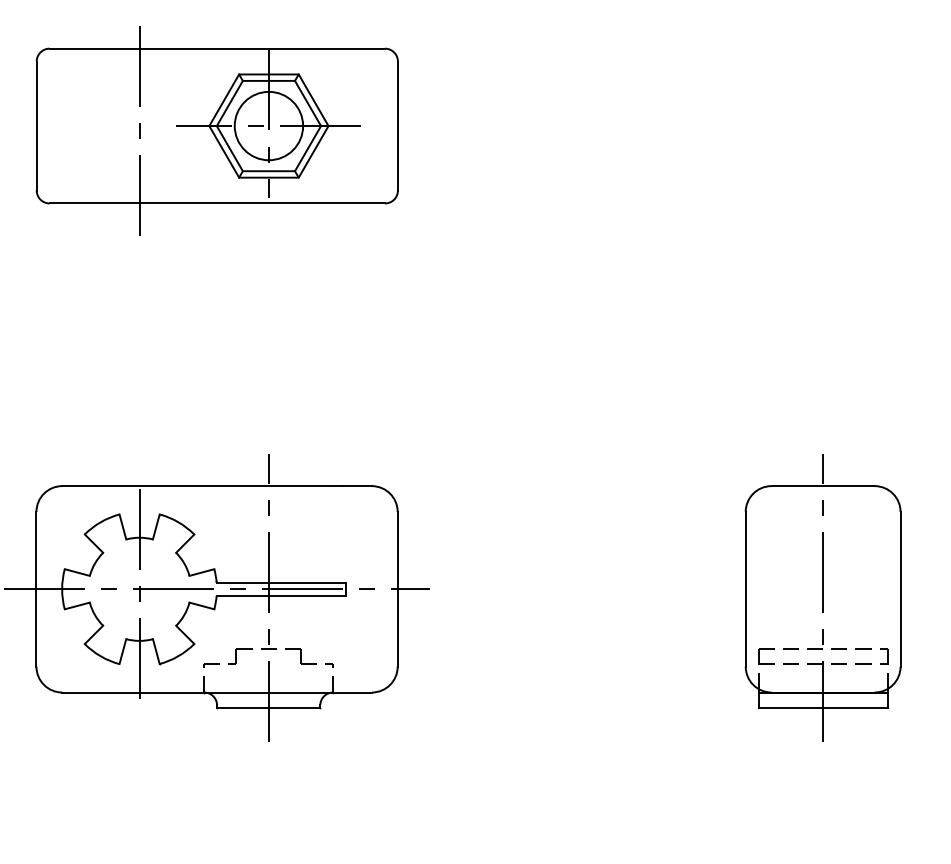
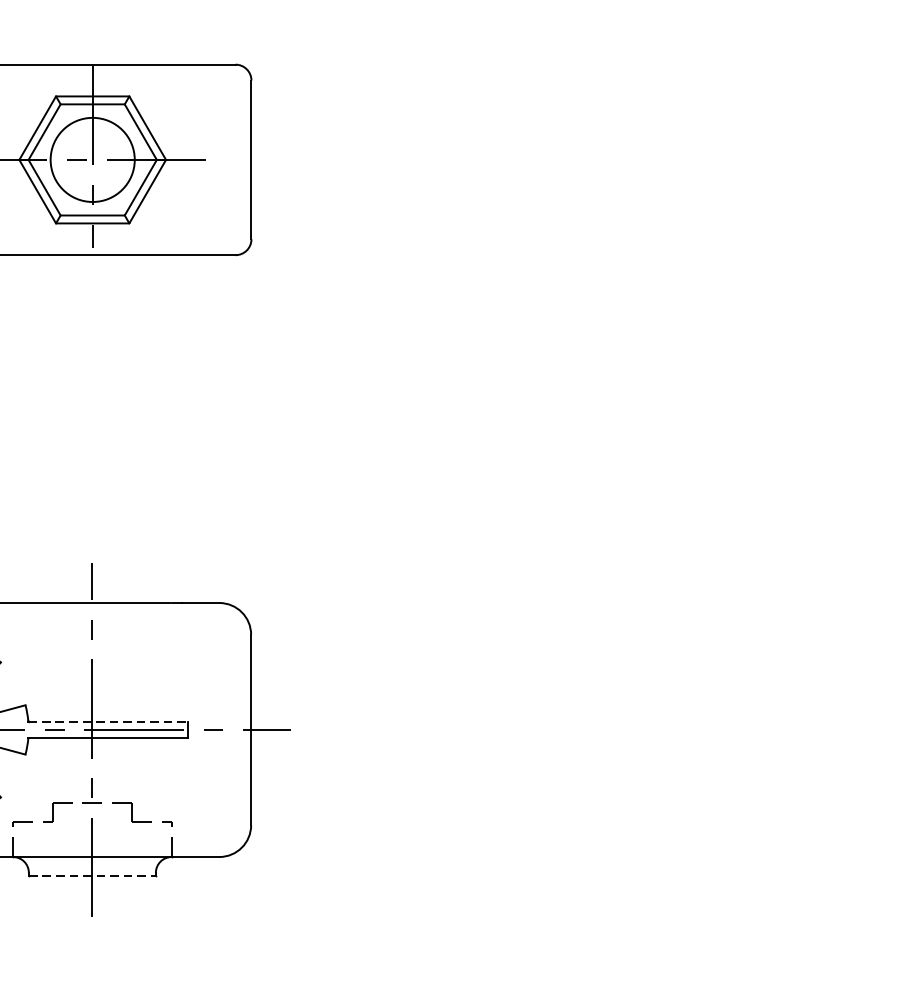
line: (281, 582) -> (108, 721), solid -> dashed
part: (822, 597) -> (773, 740), removed
line: (268, 708) -> (92, 876), solid -> dashed

